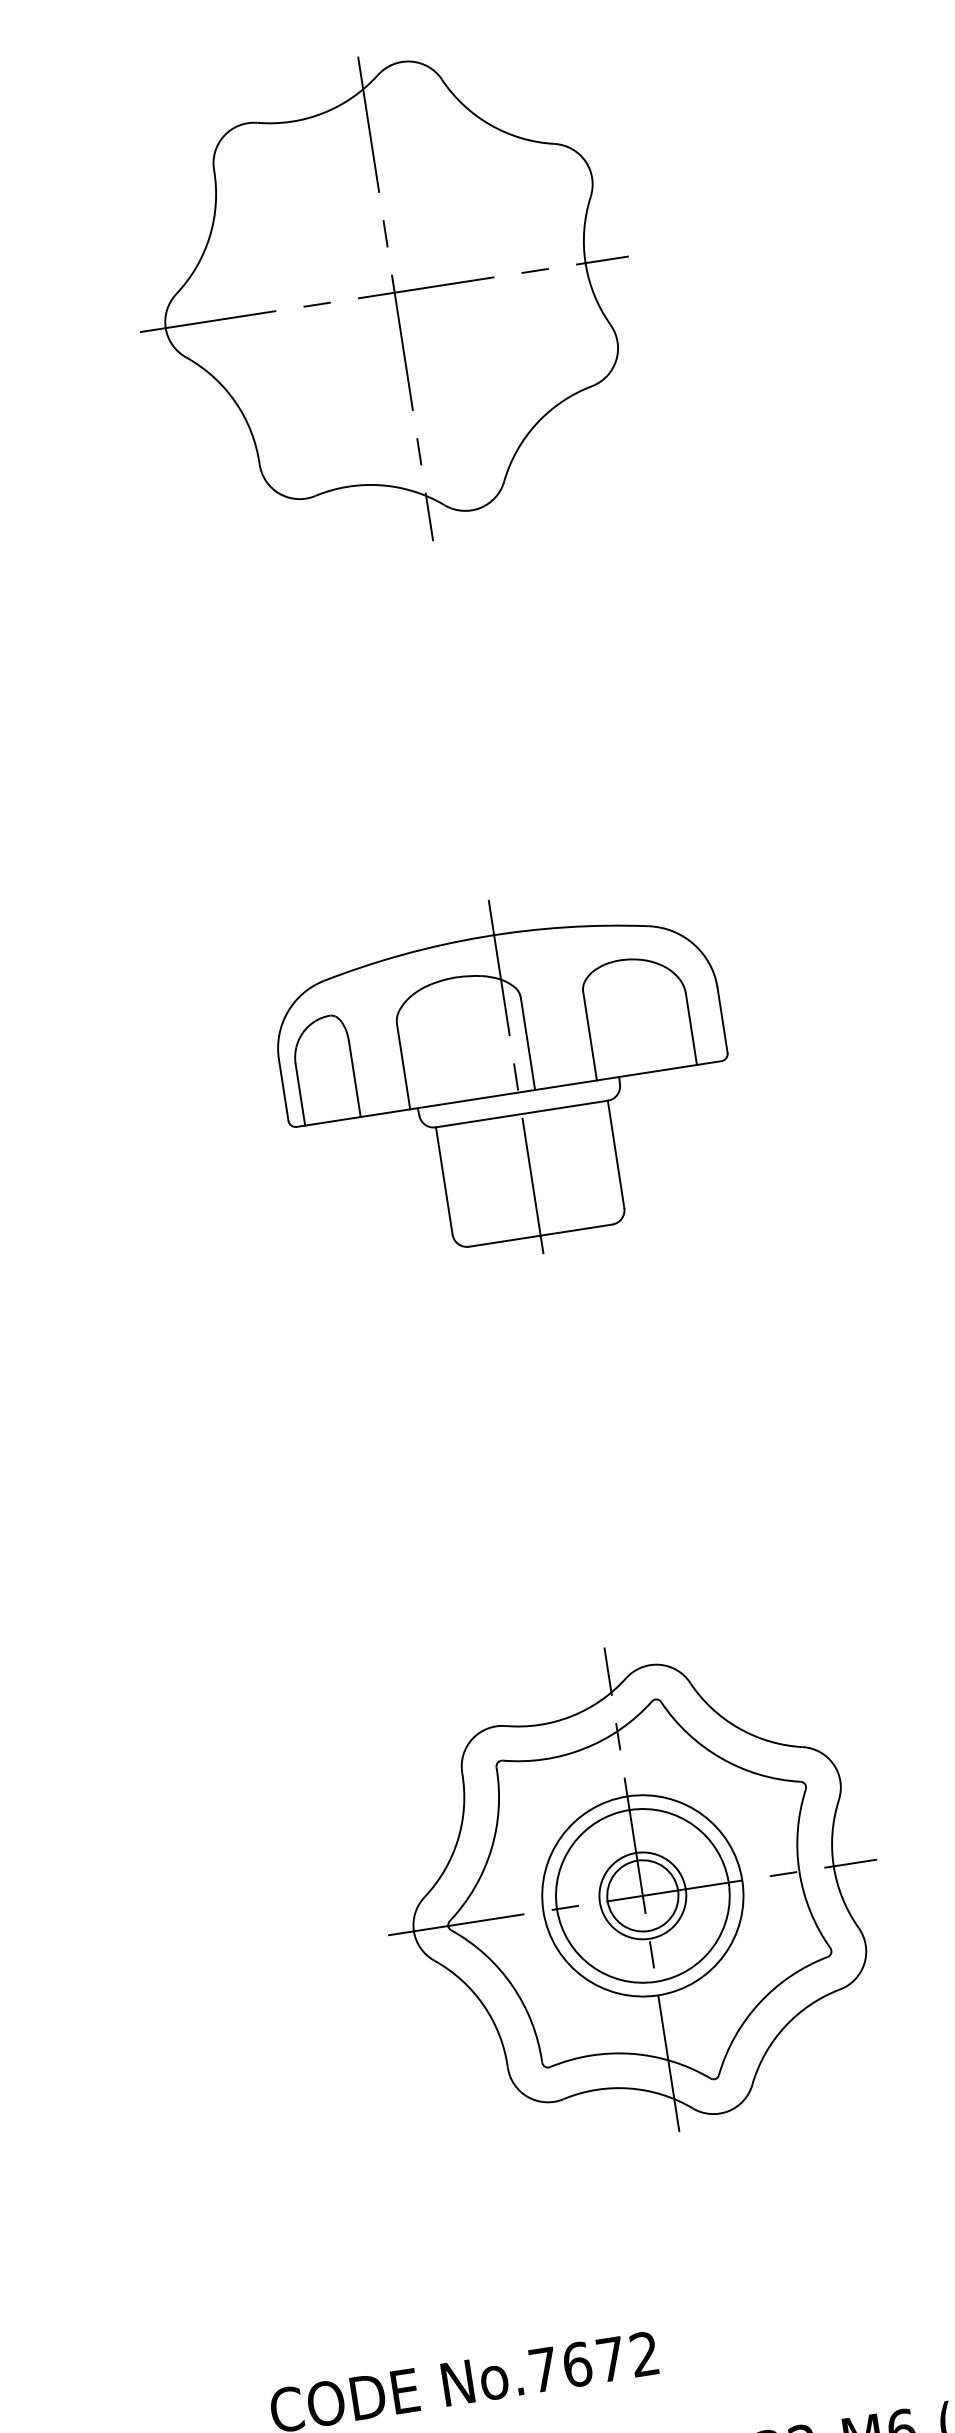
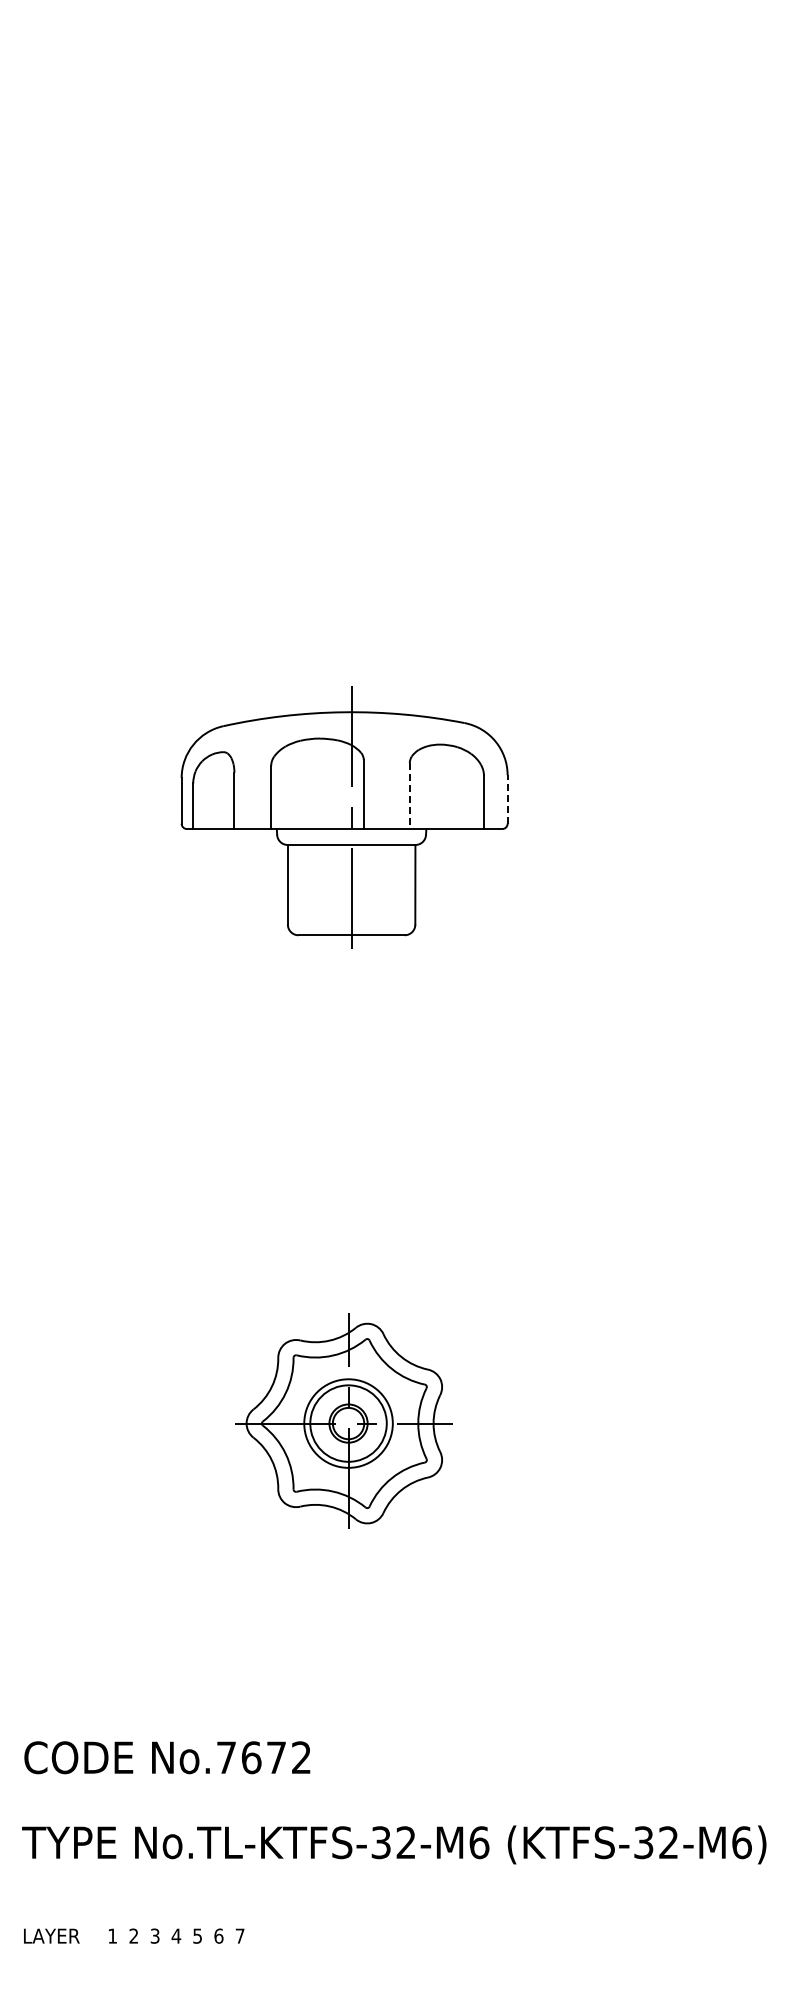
part: (384, 300) -> (343, 239), removed
line: (722, 1018) -> (507, 798), solid -> dashed
line: (589, 1036) -> (409, 796), solid -> dashed
part: (630, 1891) -> (343, 1420), size x0.6

